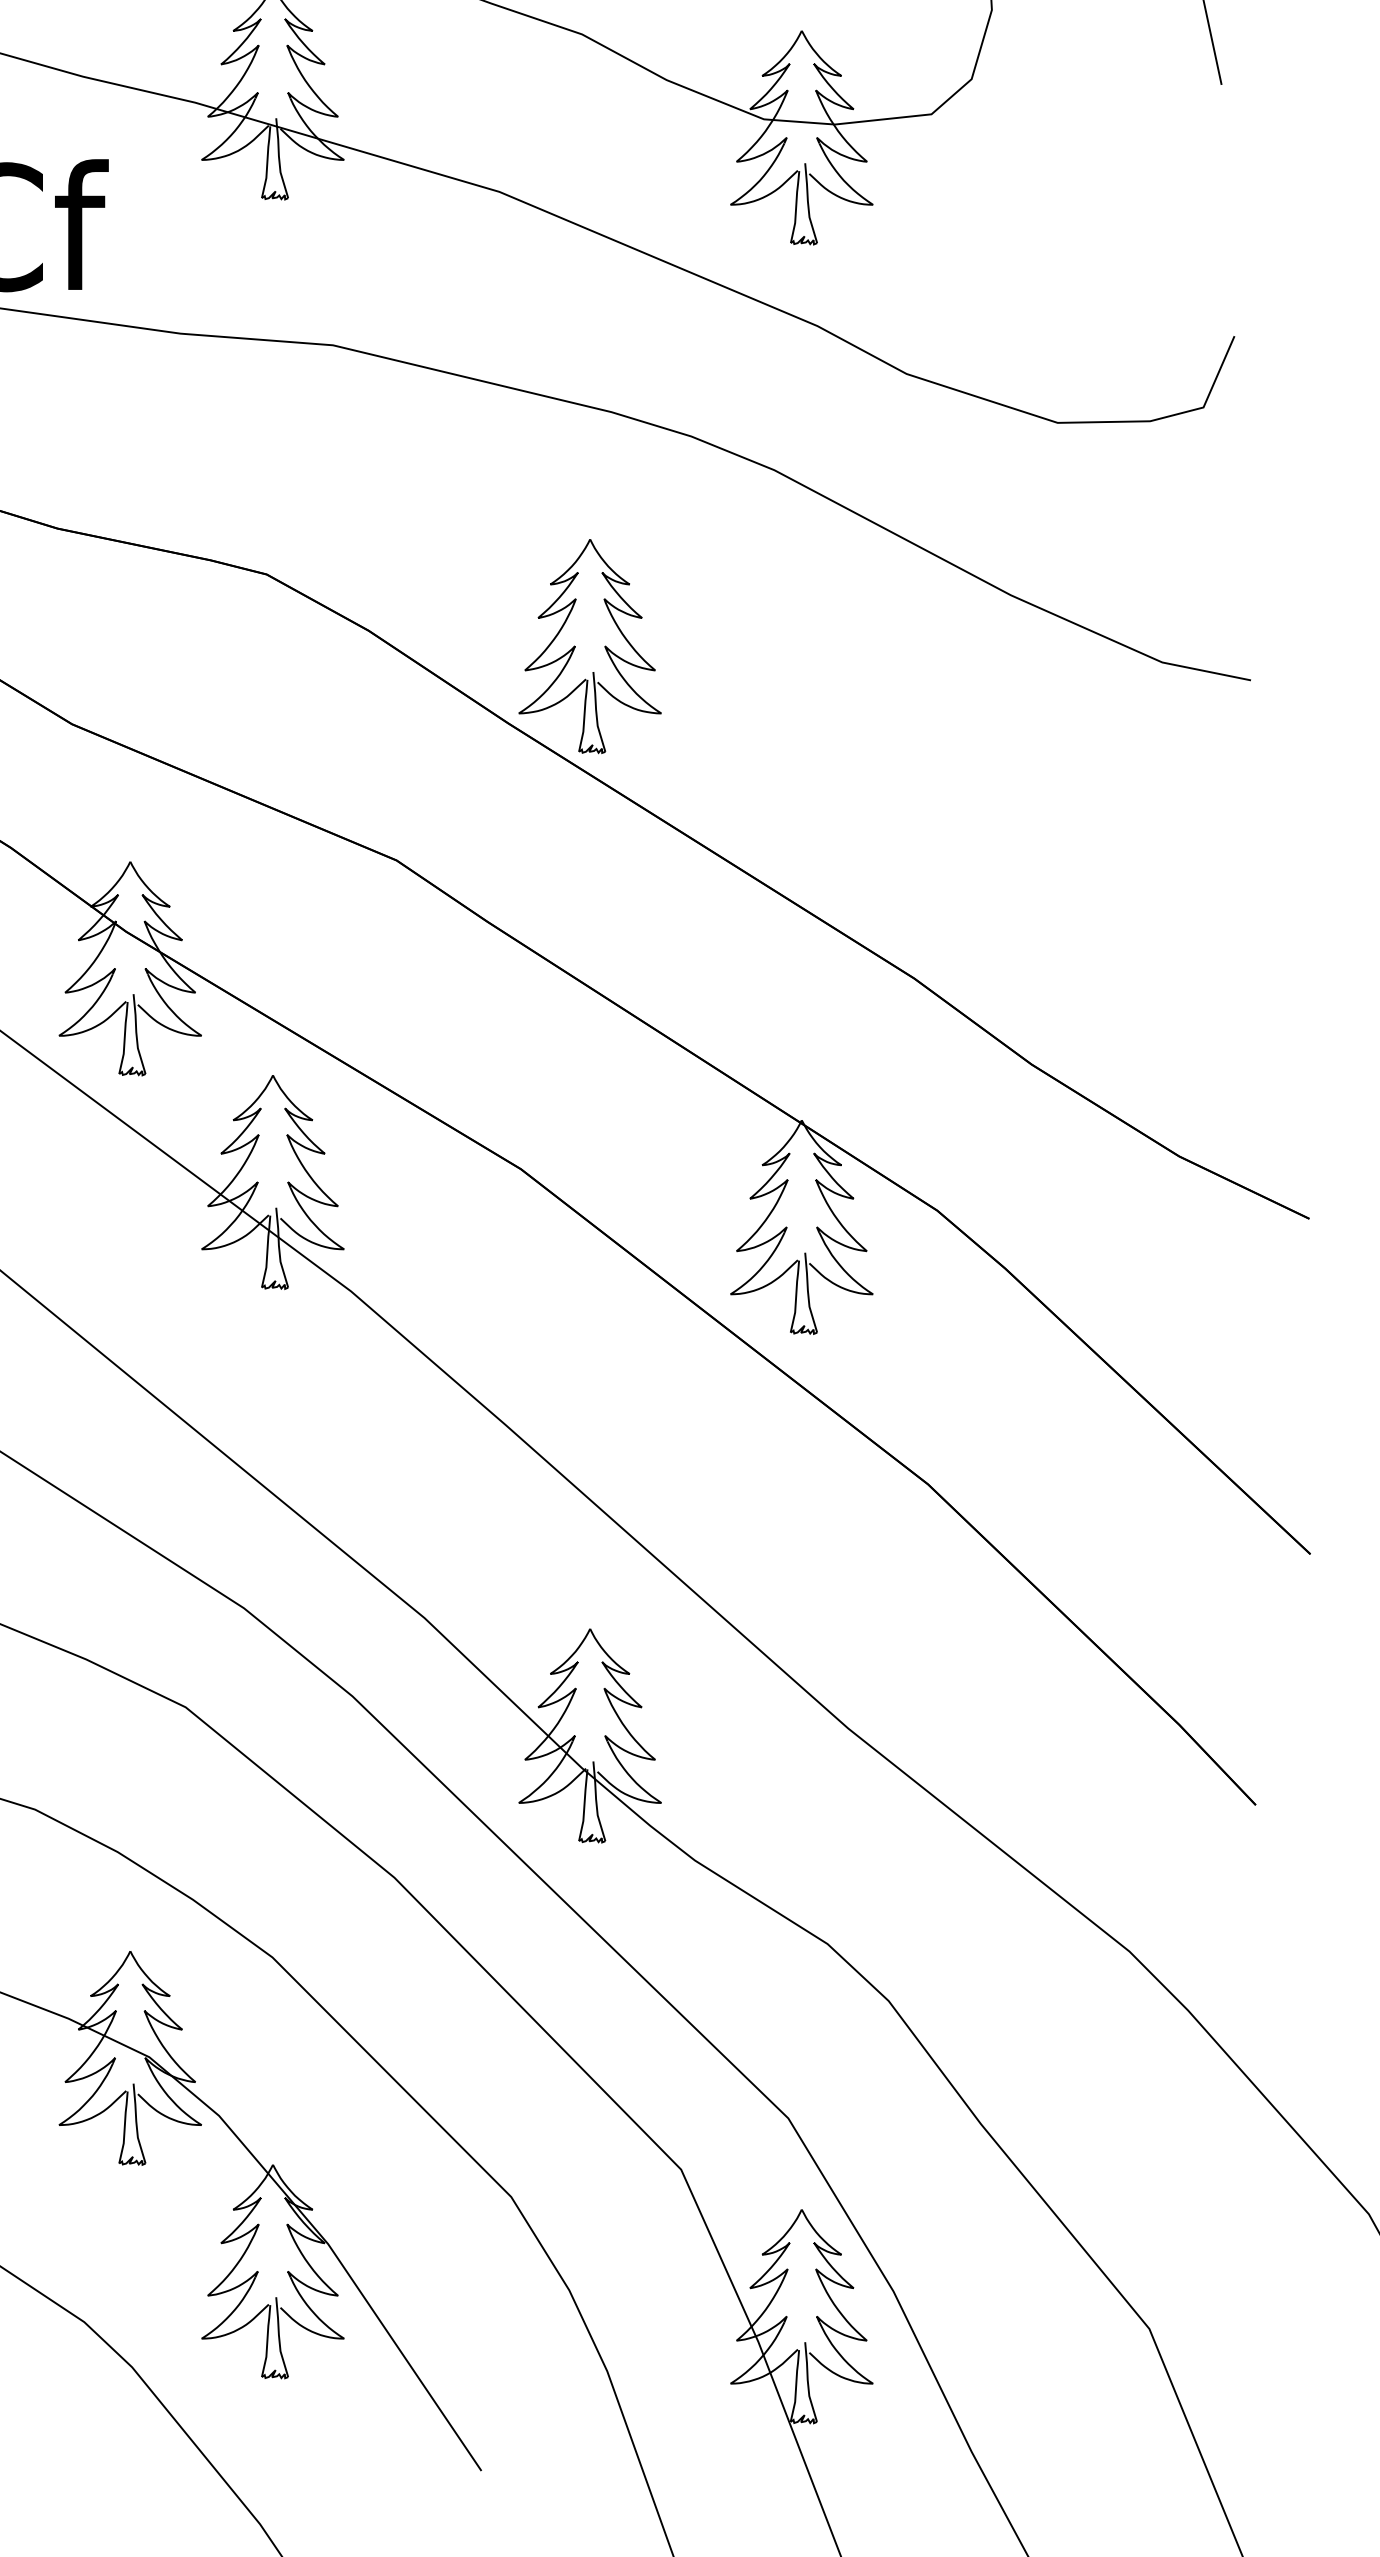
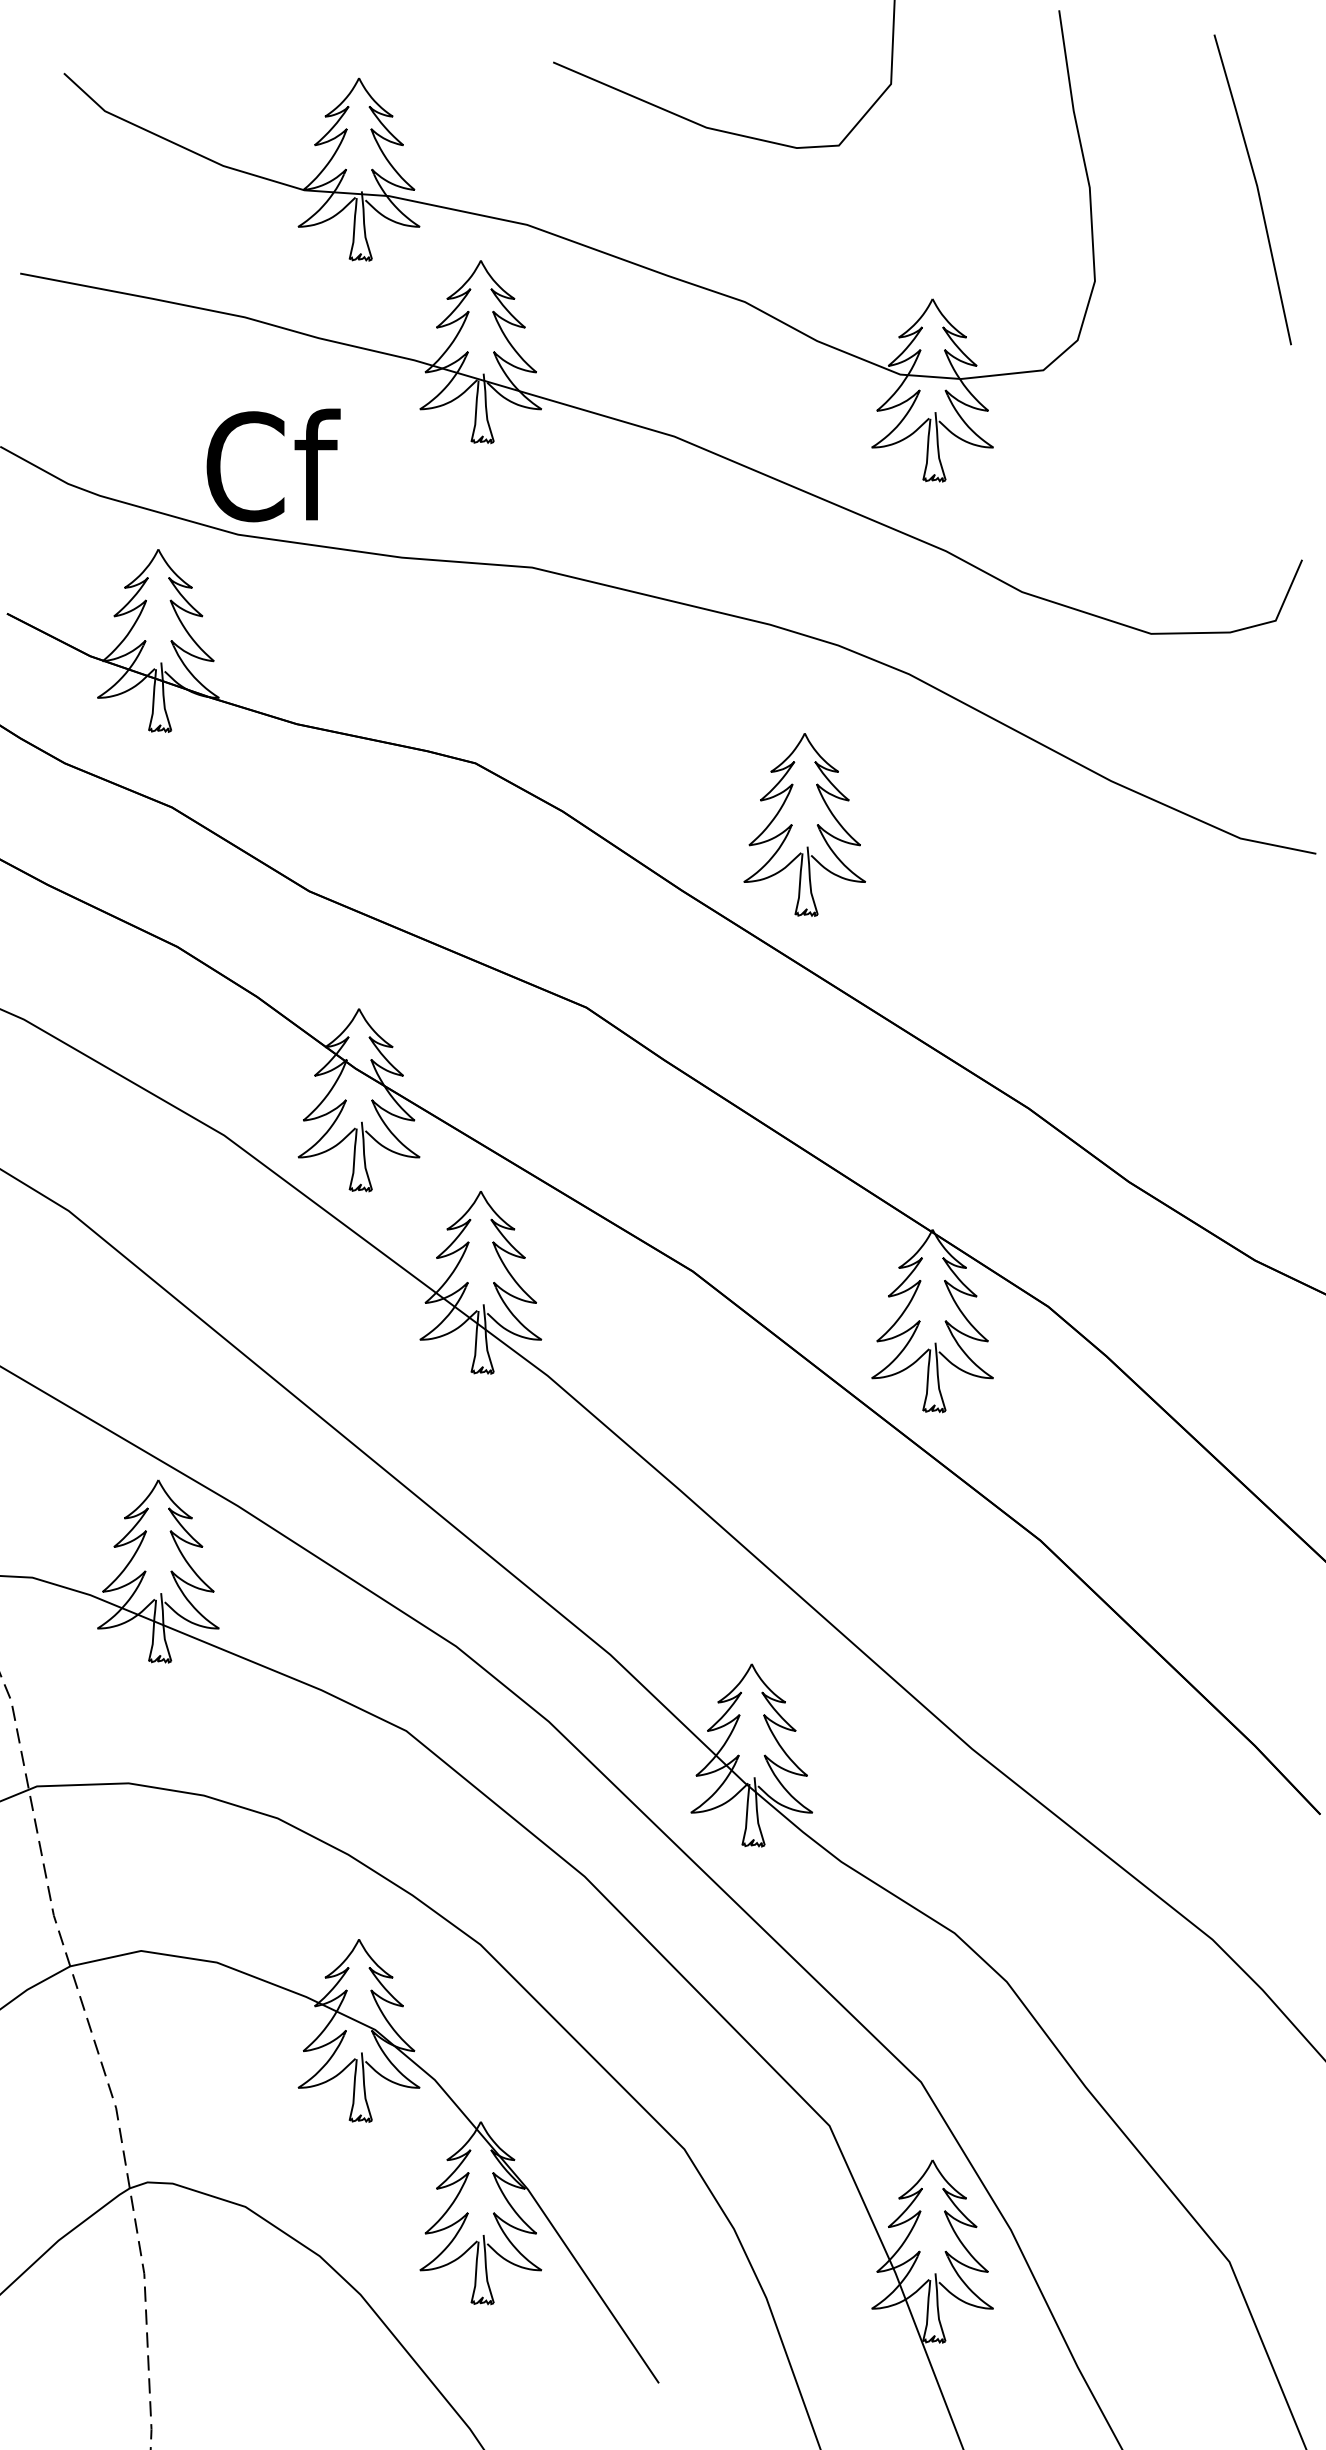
part: (589, 646) -> (804, 824), moved

